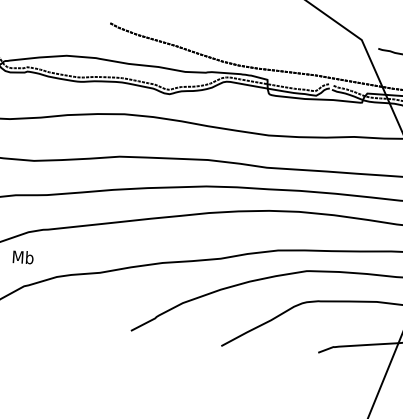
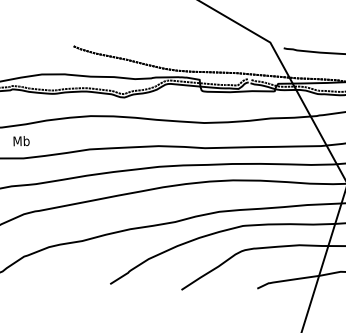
text: (23, 257) -> (21, 141), moved

